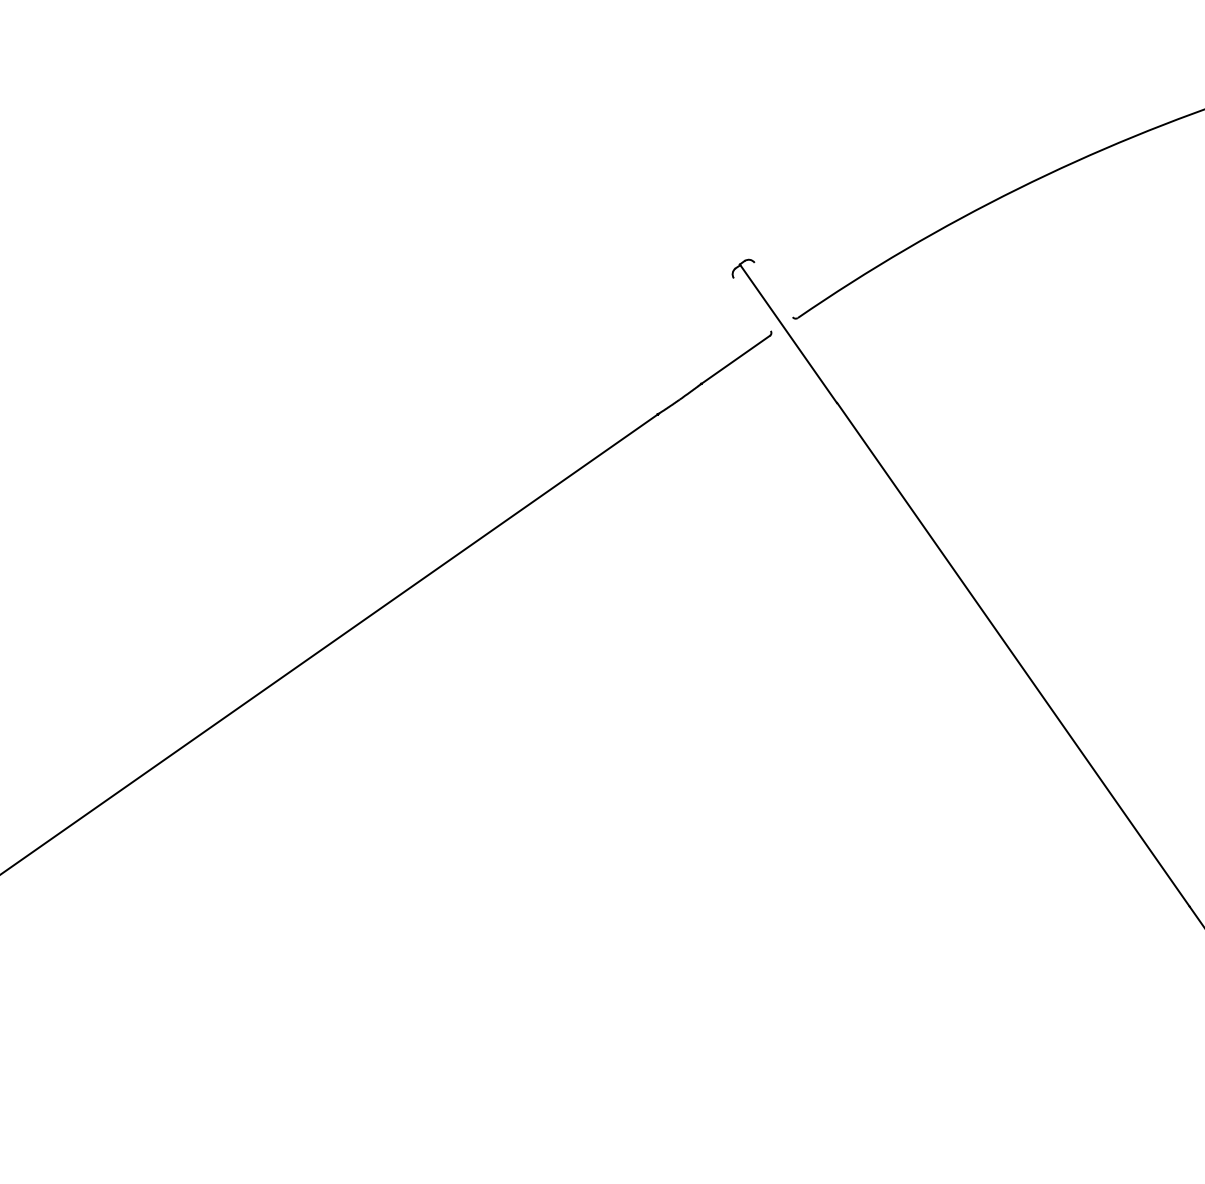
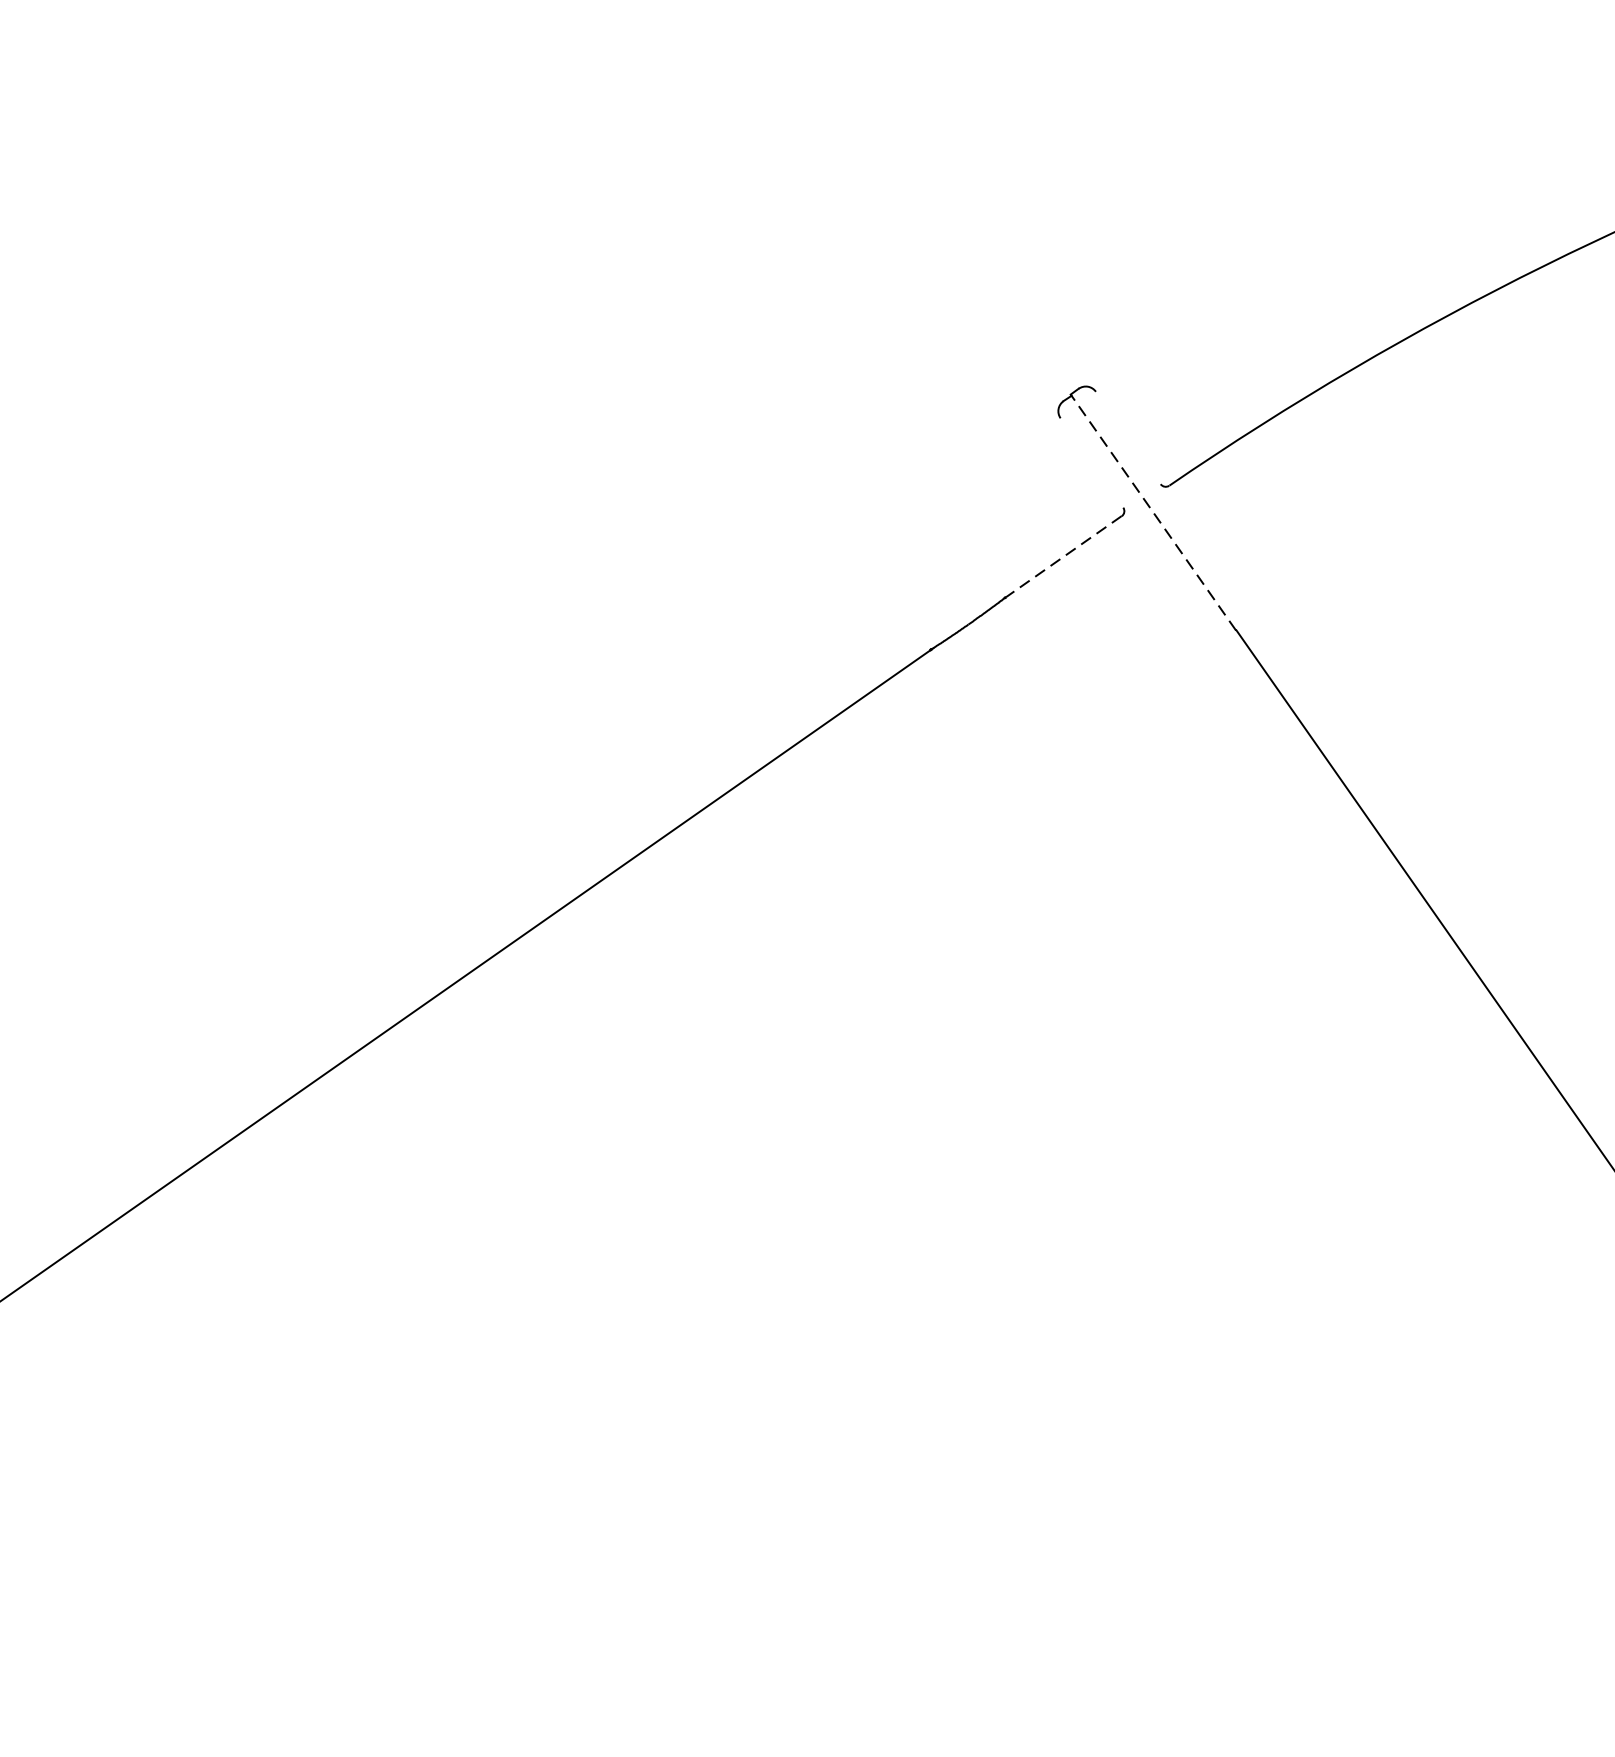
line: (788, 333) -> (1153, 512), solid -> dashed
line: (735, 359) -> (1063, 556), solid -> dashed

